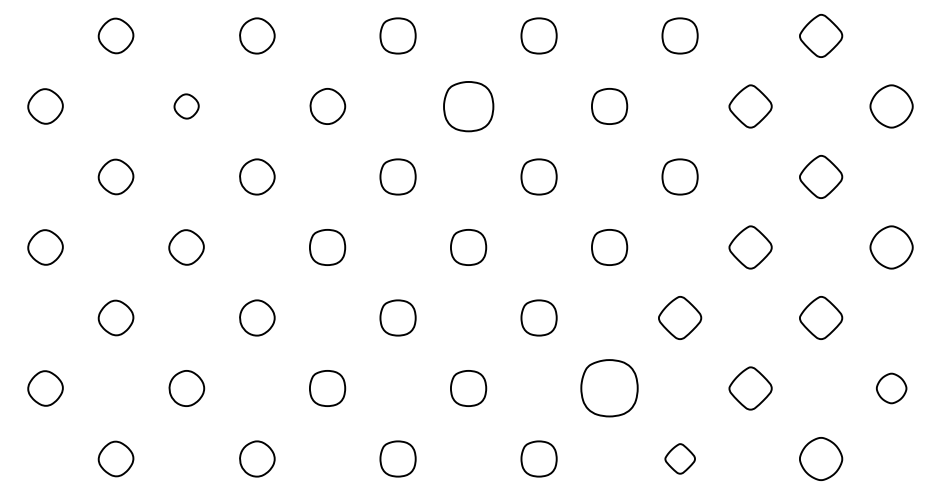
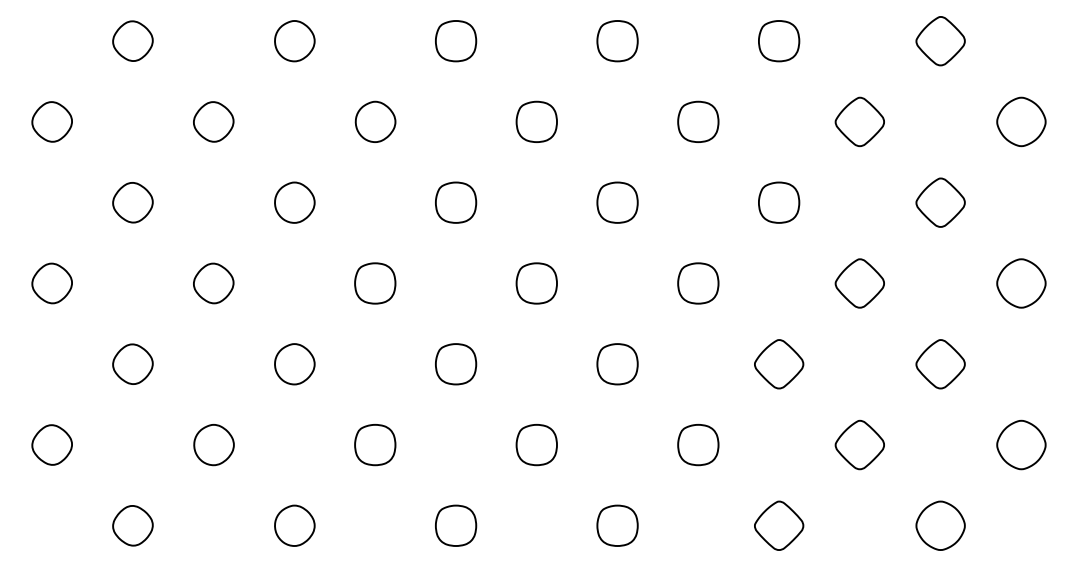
part: (186, 106) -> (213, 121), size x1.43
part: (468, 106) -> (536, 121), size x0.71
part: (609, 388) -> (698, 445), size x0.62
part: (891, 388) -> (1021, 444), size x1.43
part: (680, 458) -> (779, 525), size x1.43

